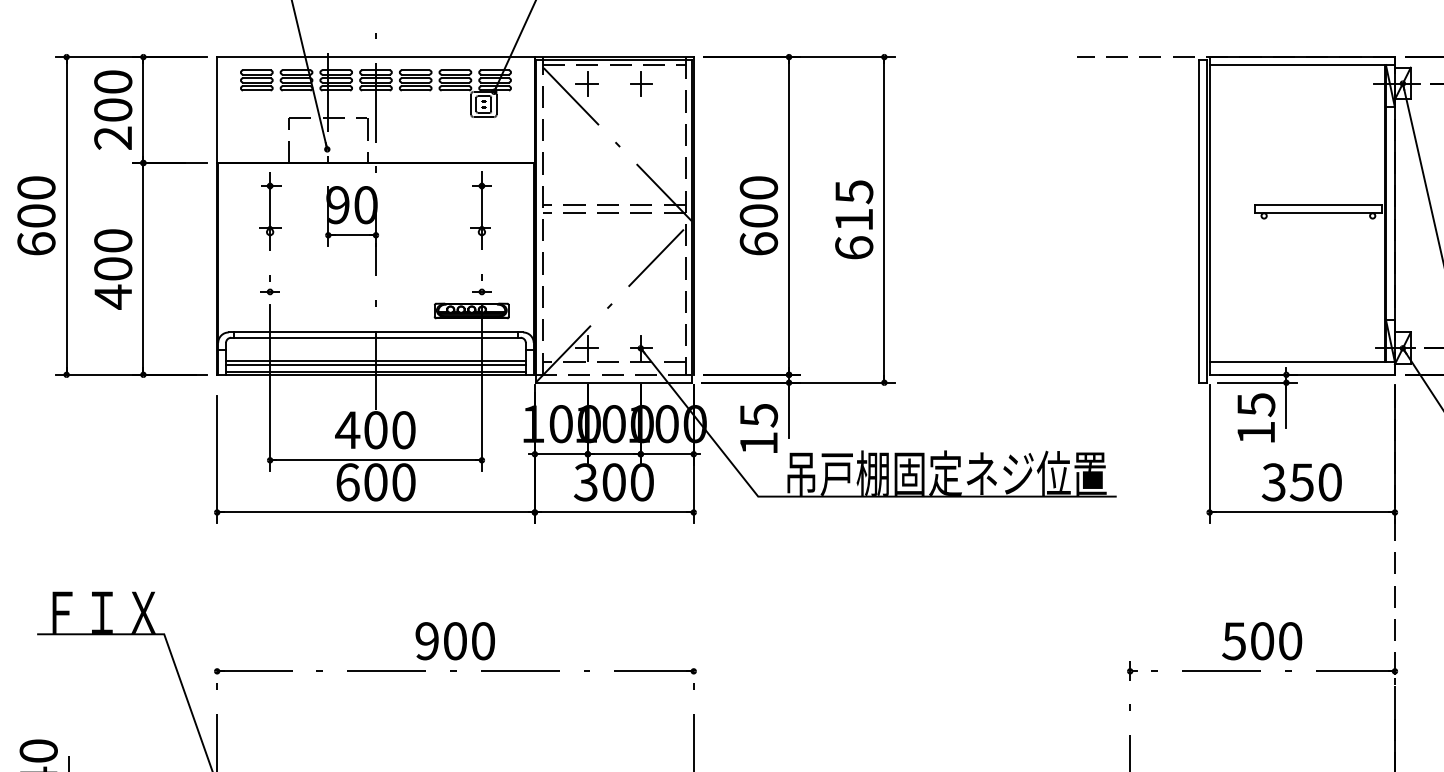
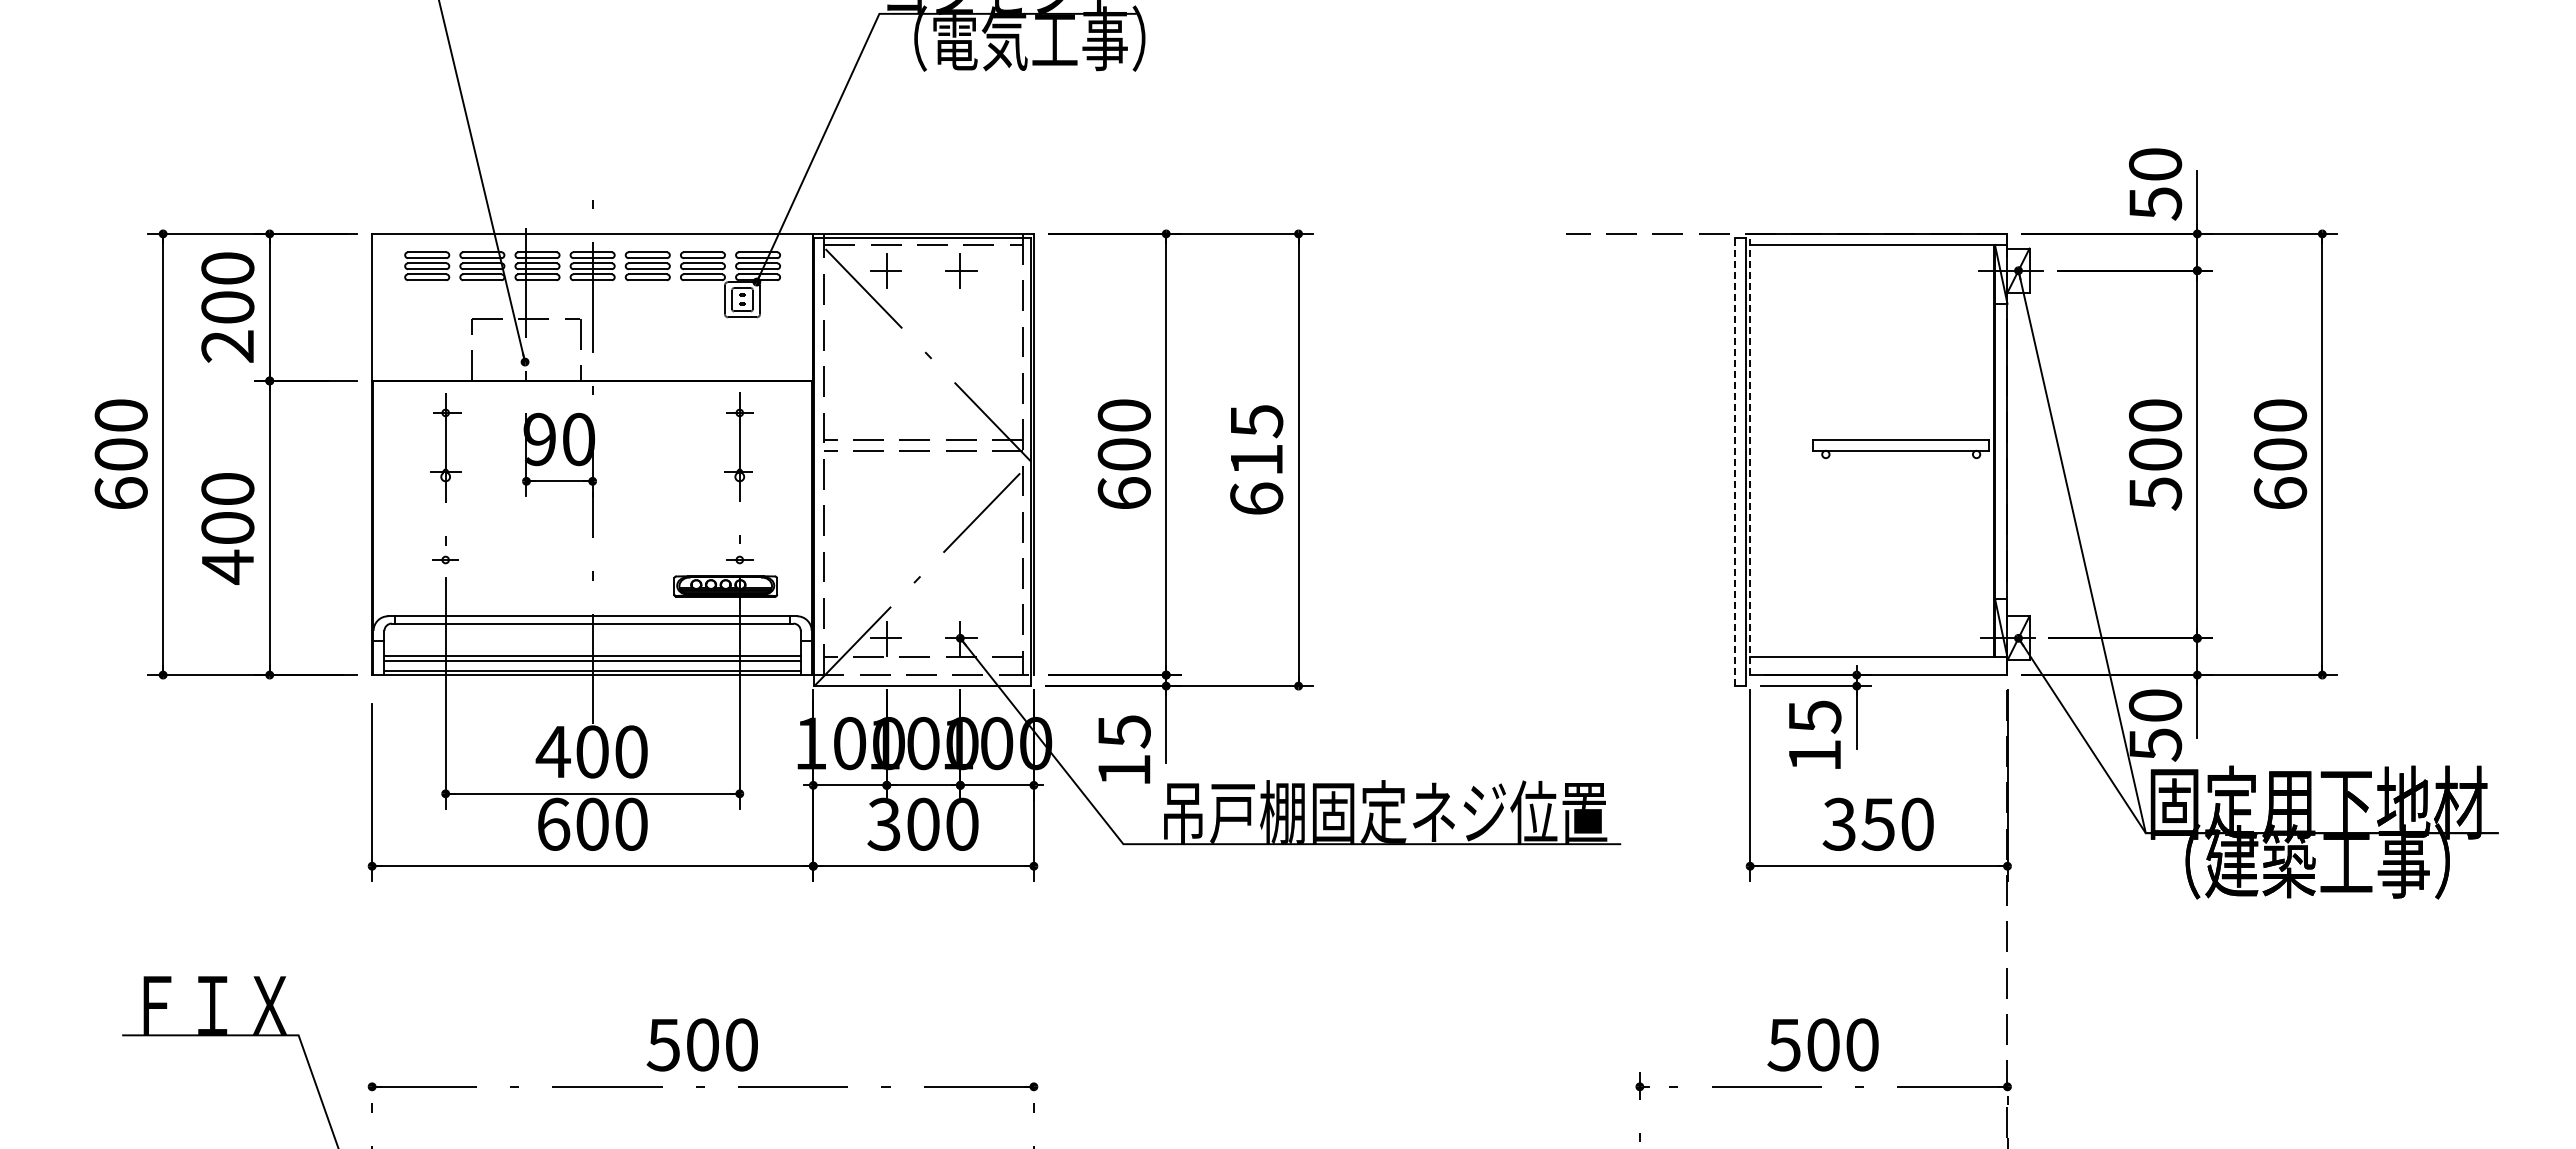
line: (1209, 215) -> (1750, 454), solid -> dashed
line: (1199, 221) -> (1735, 461), solid -> dashed
text: (426, 640) -> (662, 1044), 900 -> 500

